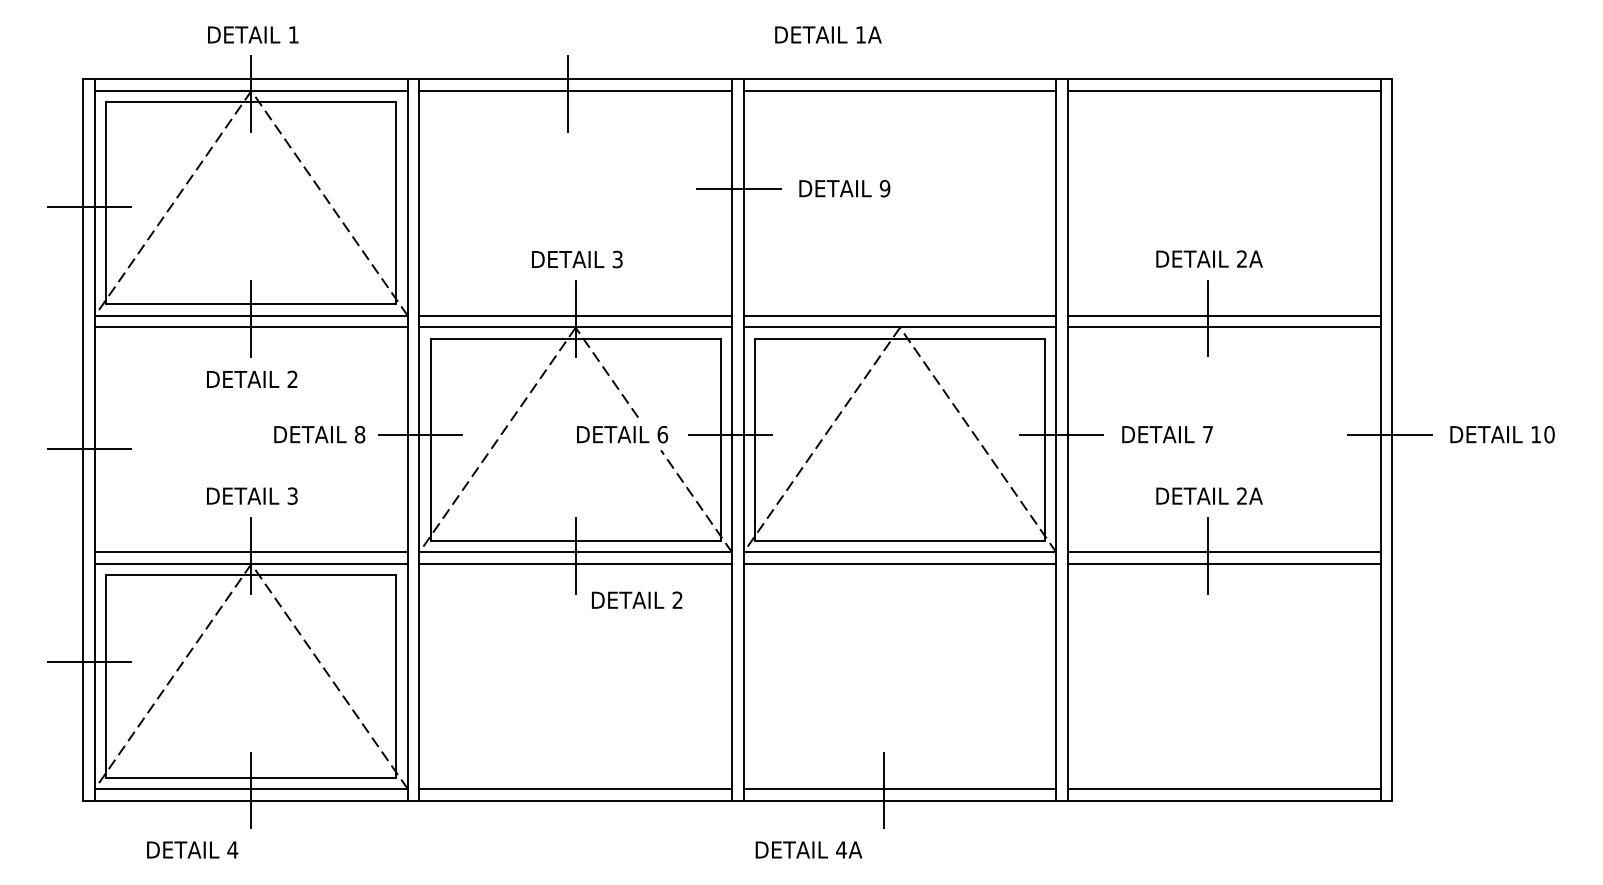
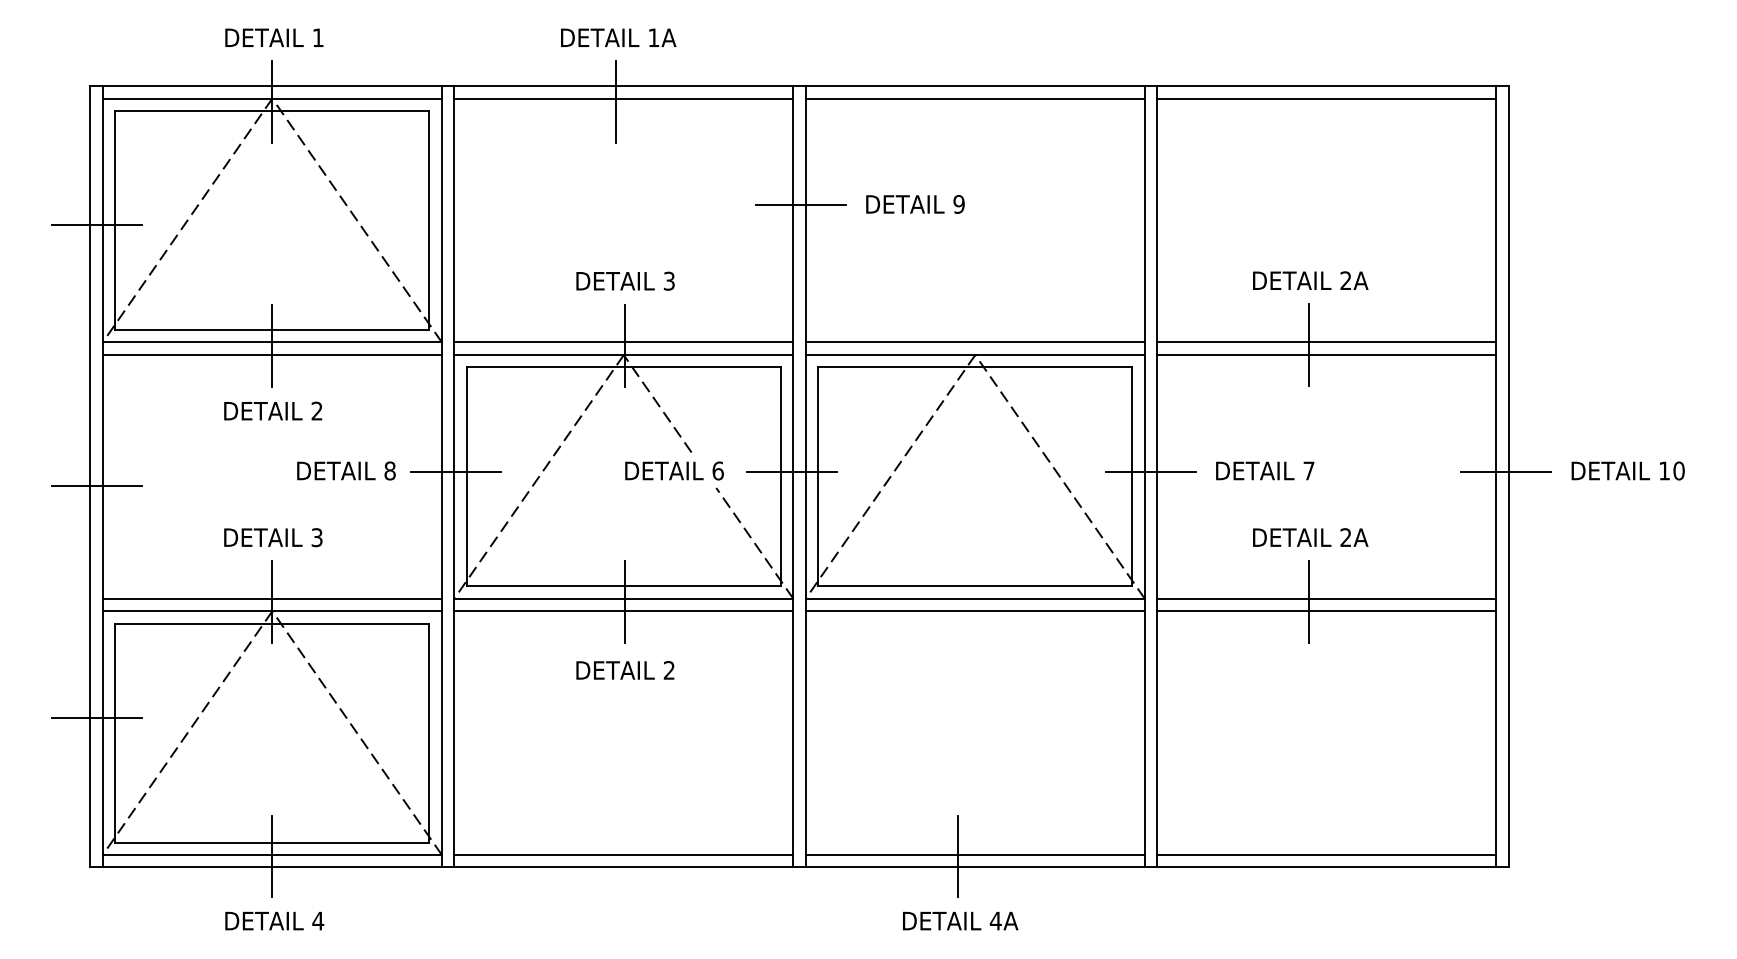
text: (828, 34) -> (618, 37), moved
text: (637, 600) -> (625, 670), moved
text: (192, 849) -> (274, 920), moved
text: (808, 849) -> (960, 920), moved

